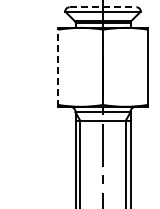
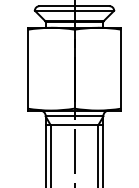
line: (103, 7) -> (75, 6), dashed -> solid
line: (58, 66) -> (27, 68), dashed -> solid

